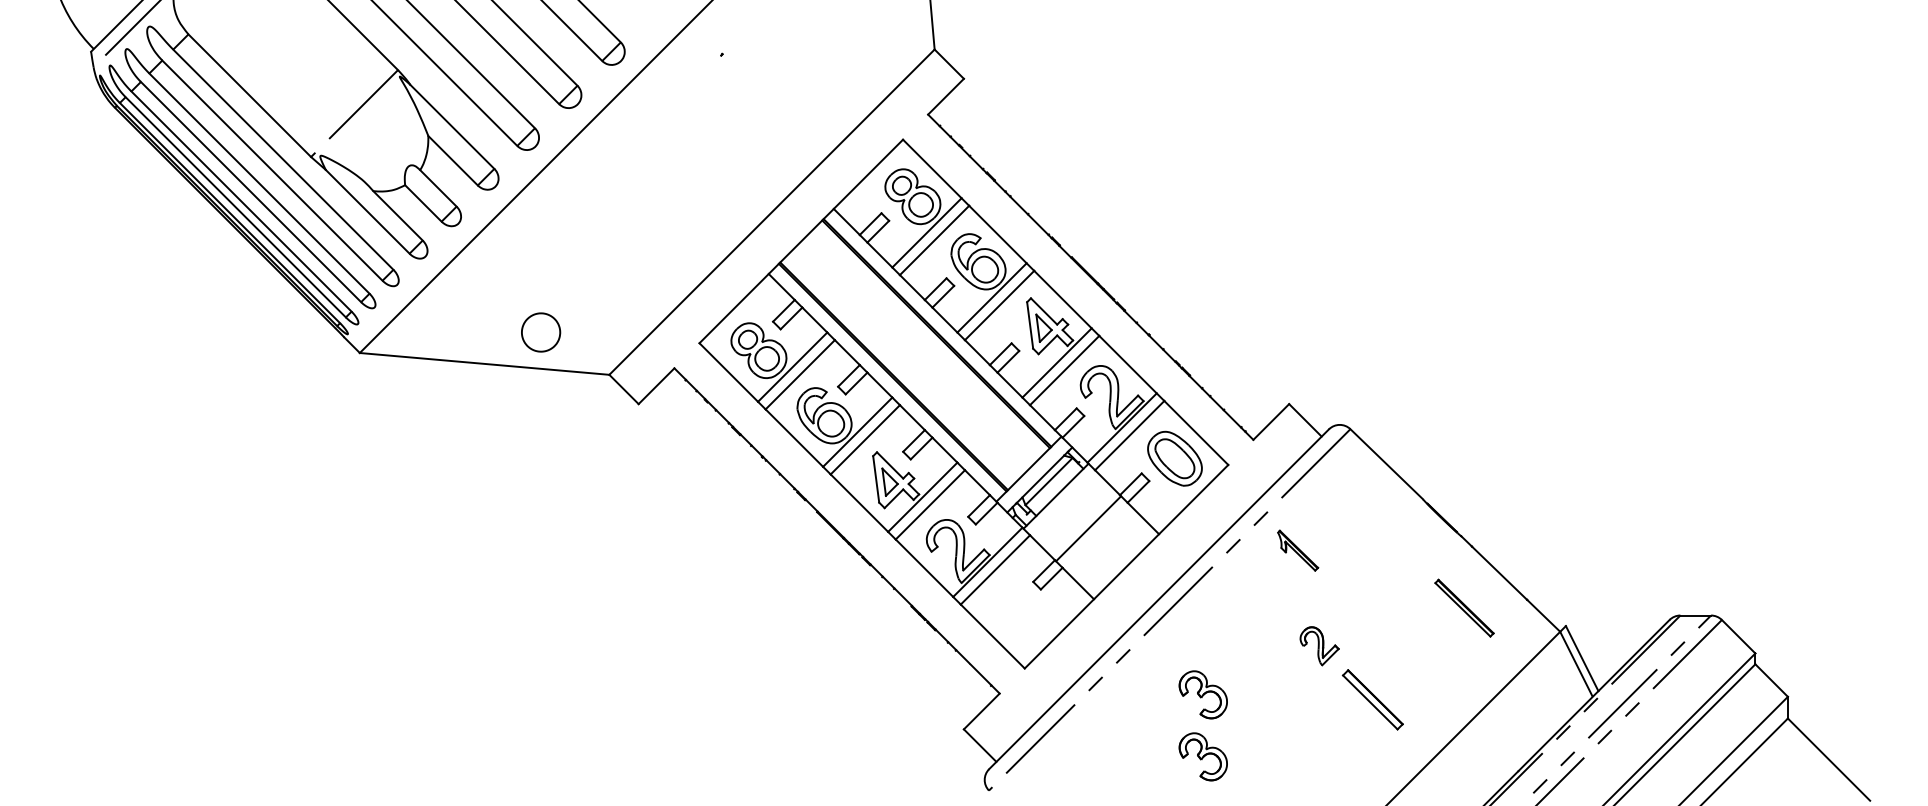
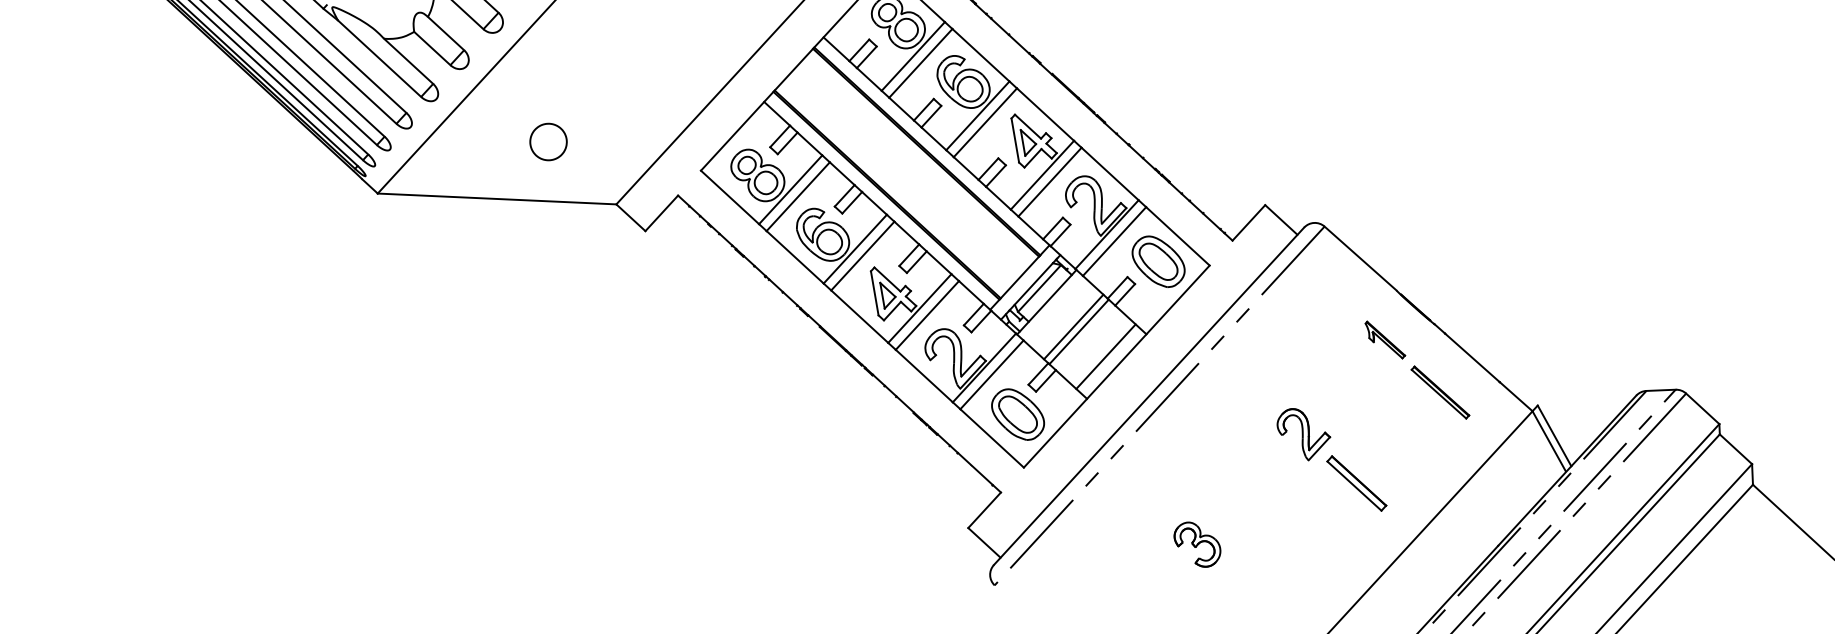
part: (541, 332) -> (548, 142), moved
line: (1082, 522) -> (1073, 326), added
part: (1298, 550) -> (1385, 339), moved
line: (1115, 555) -> (1105, 356), added
part: (1020, 612) -> (1017, 414), added
part: (1319, 646) -> (1303, 434), size x1.43
part: (1202, 694) -> (1194, 485), removed

